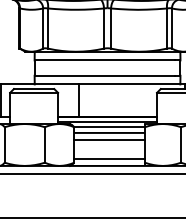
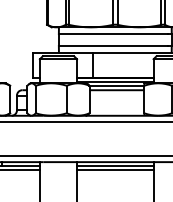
line: (109, 139) -> (116, 95), removed
line: (109, 159) -> (116, 110), removed

